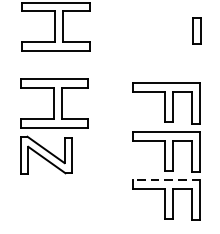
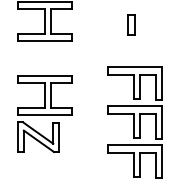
part: (197, 30) -> (131, 24), moved
part: (53, 125) -> (44, 113), moved
line: (166, 180) -> (134, 145), dashed -> solid

